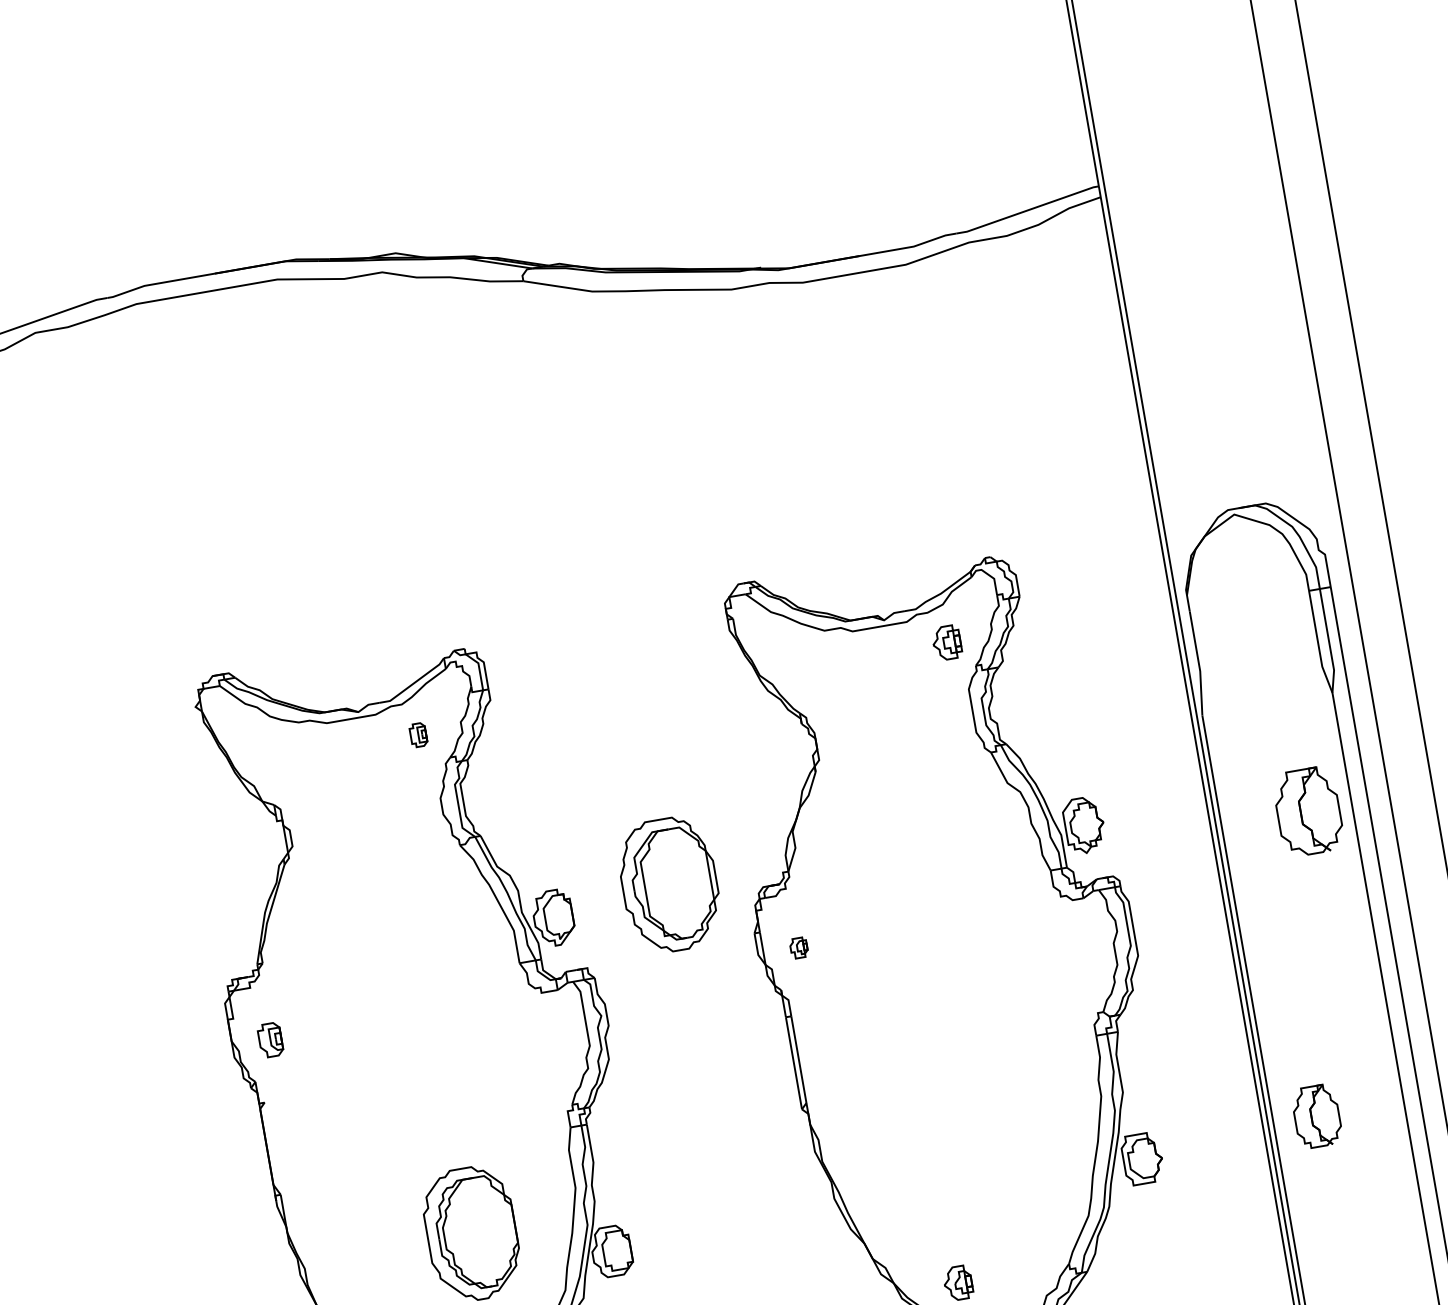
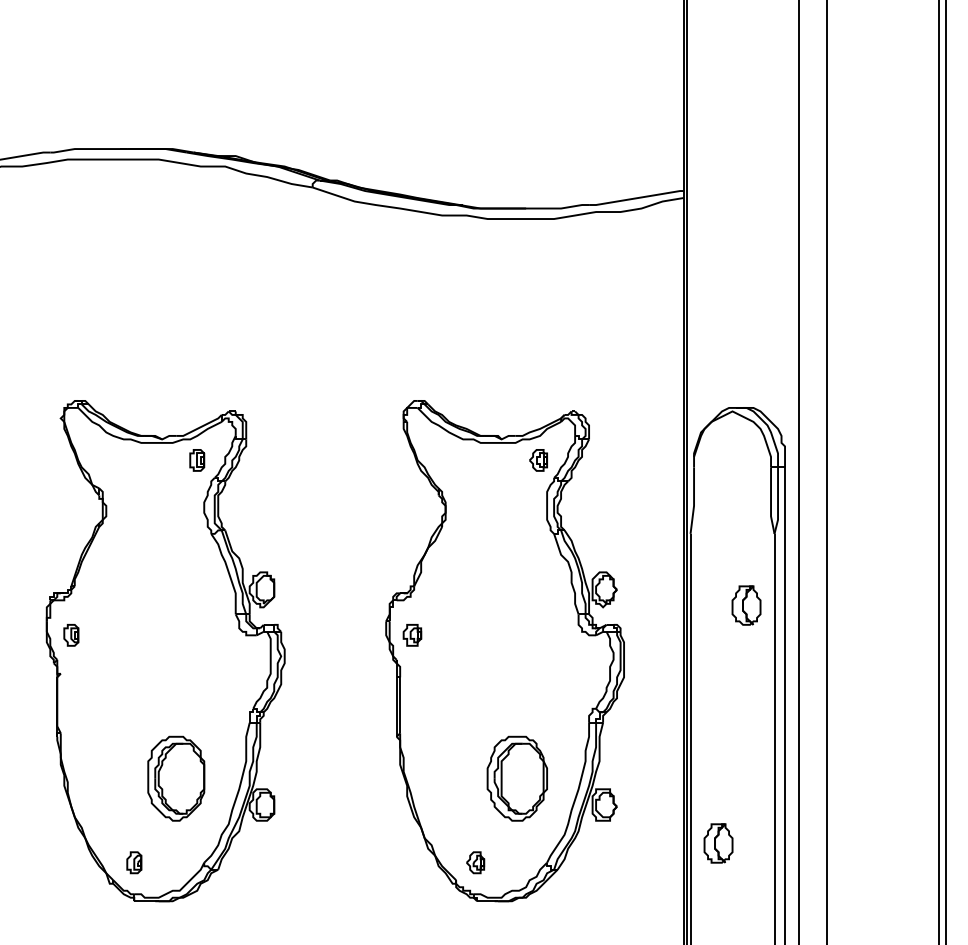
part: (418, 735) -> (197, 460), size x1.43
part: (1308, 811) -> (746, 605), size x0.71
part: (668, 884) -> (516, 778), moved
part: (799, 948) -> (412, 635), size x1.67
part: (1316, 1116) -> (718, 843), moved

